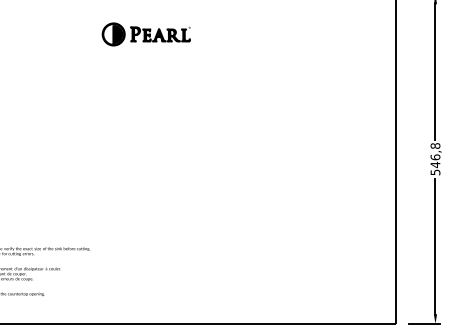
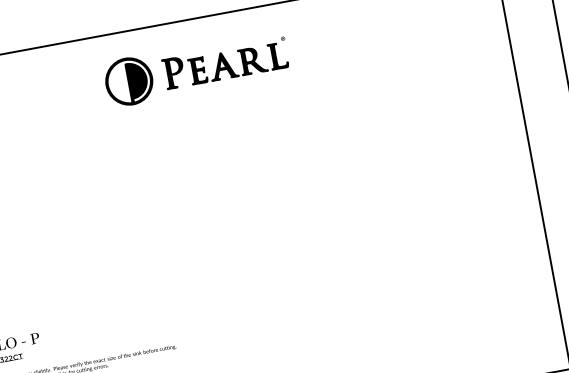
part: (146, 34) -> (196, 69), size x1.67

